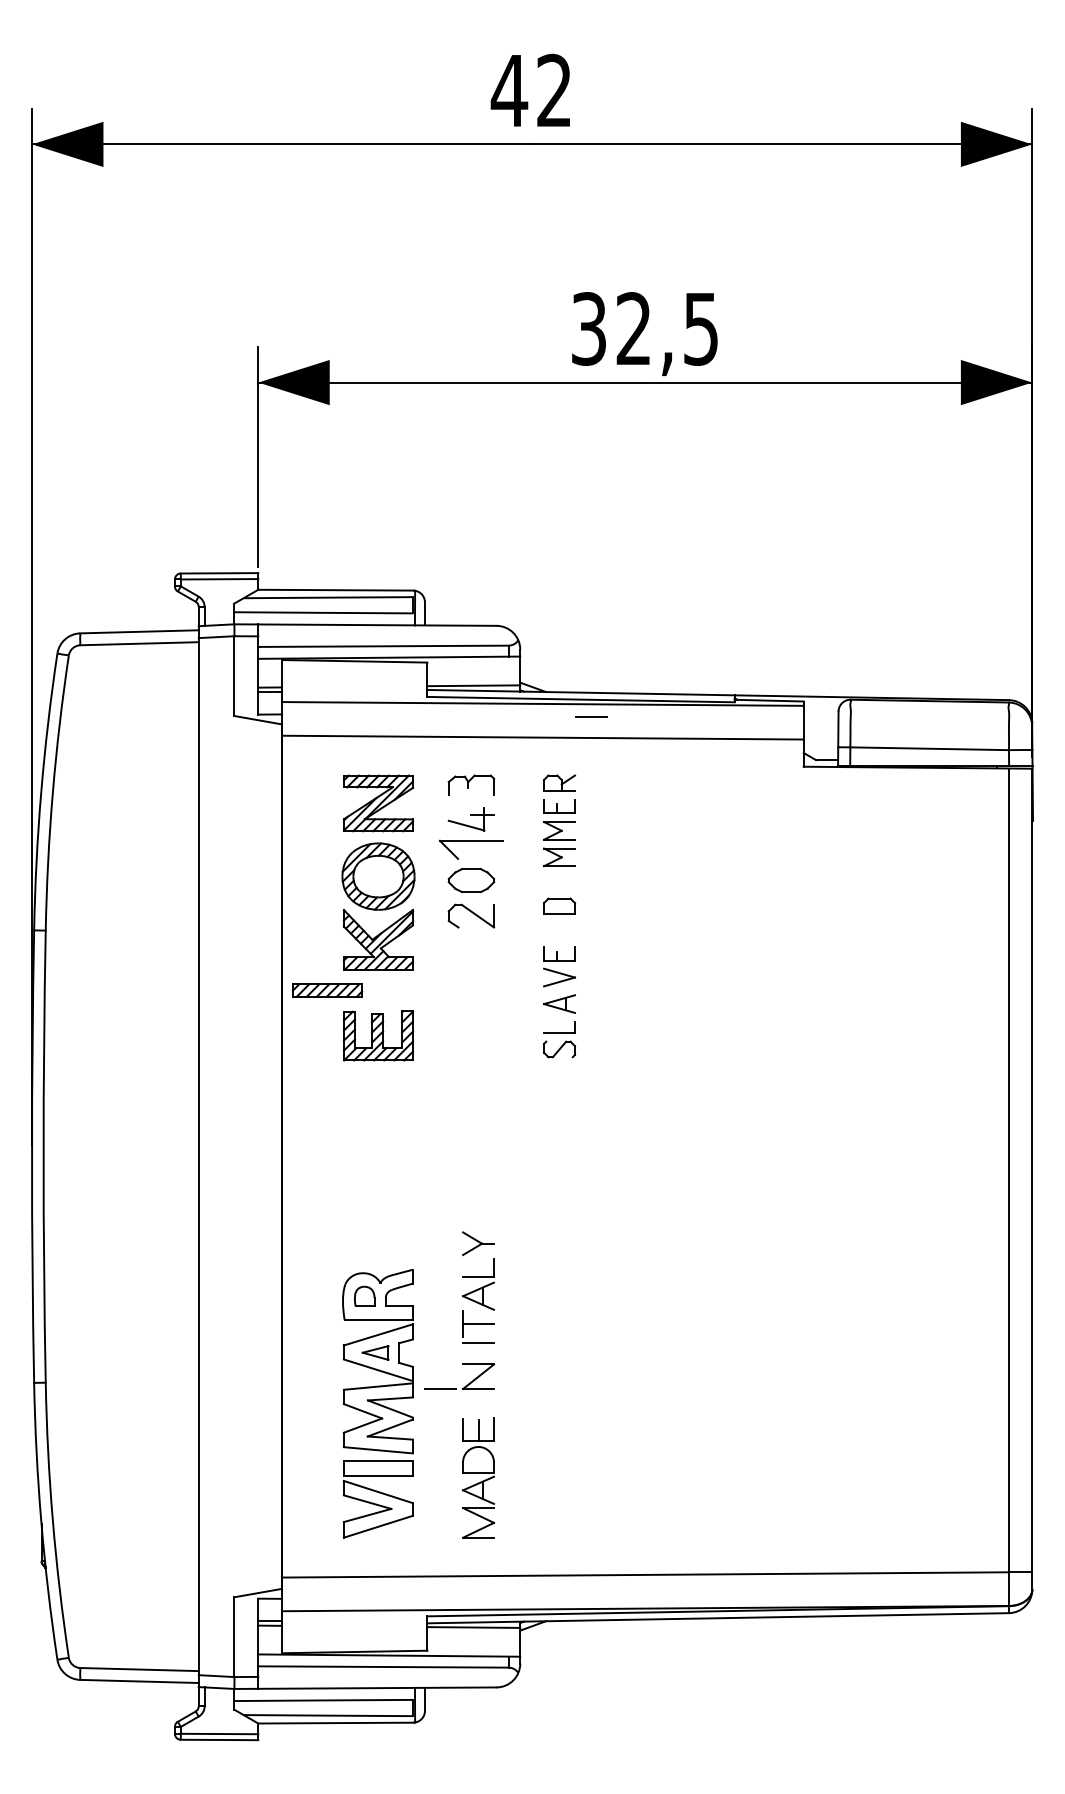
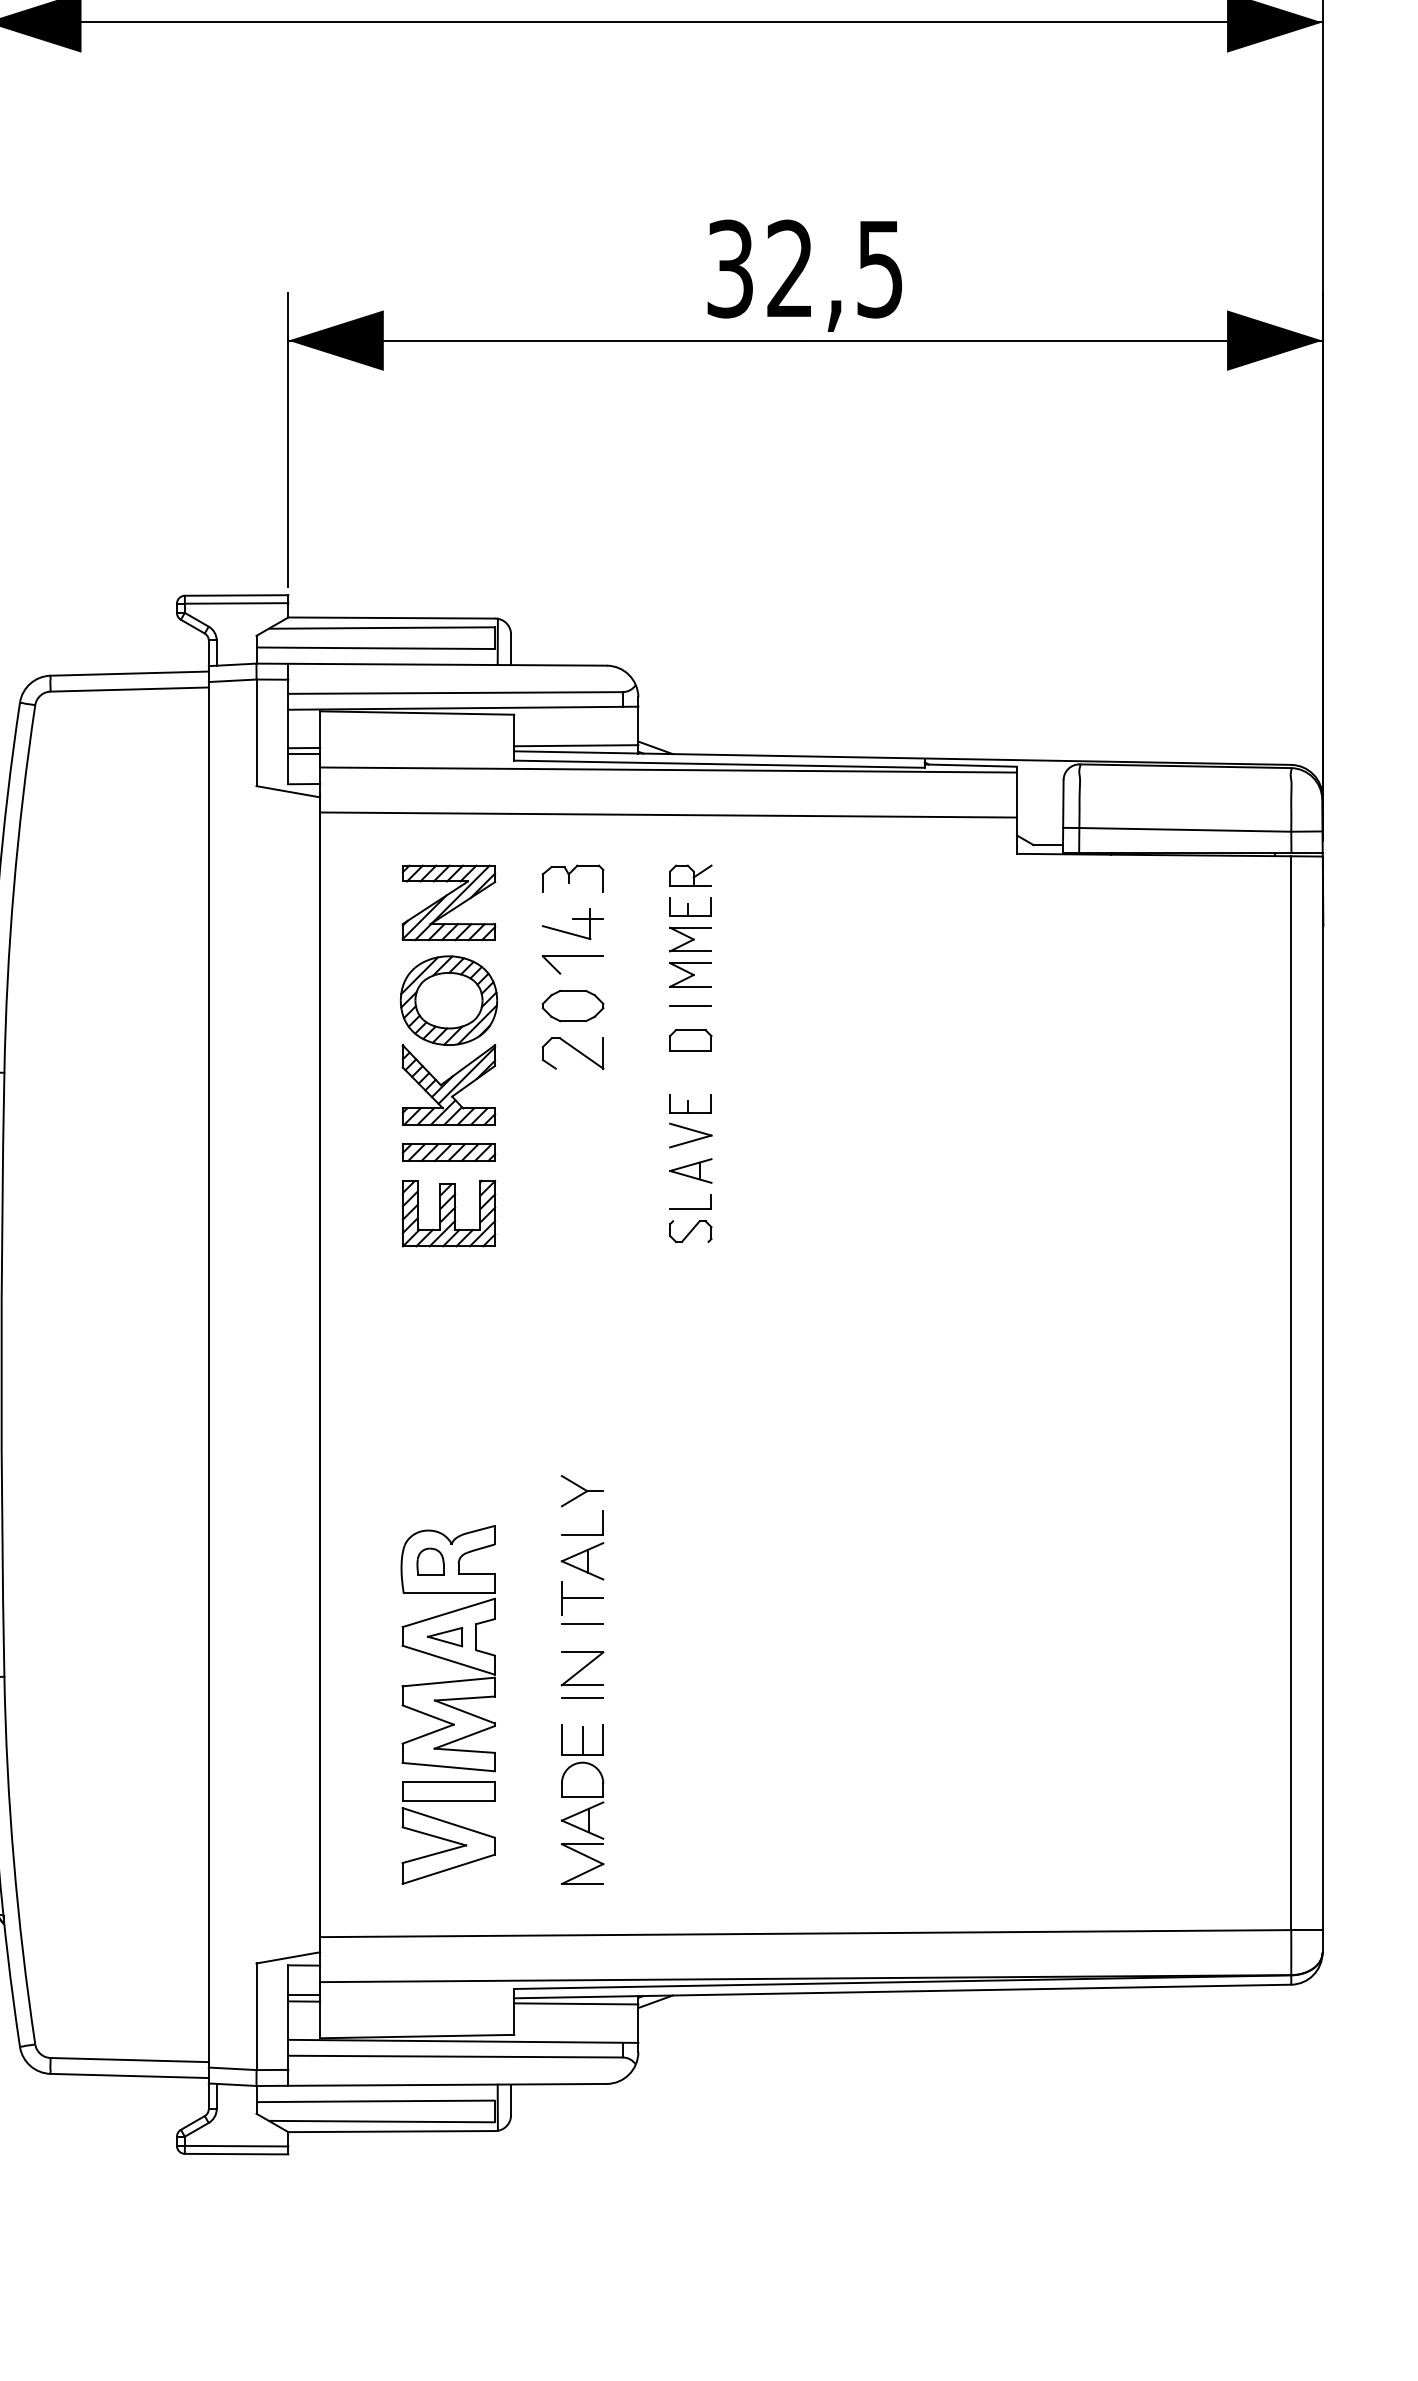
line: (591, 716) -> (690, 1004), moved
part: (470, 849) -> (571, 964), size x0.71
part: (327, 990) -> (448, 1152), moved
line: (440, 1388) -> (582, 1696), moved

